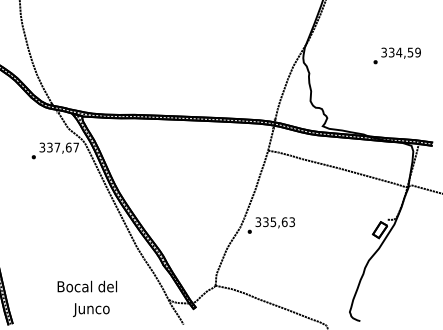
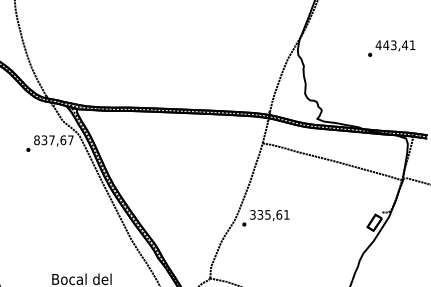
text: (400, 52) -> (395, 45), 334,59 -> 443,41
text: (42, 147) -> (37, 140), 337,67 -> 837,67
text: (291, 222) -> (286, 215), 335,63 -> 335,61

